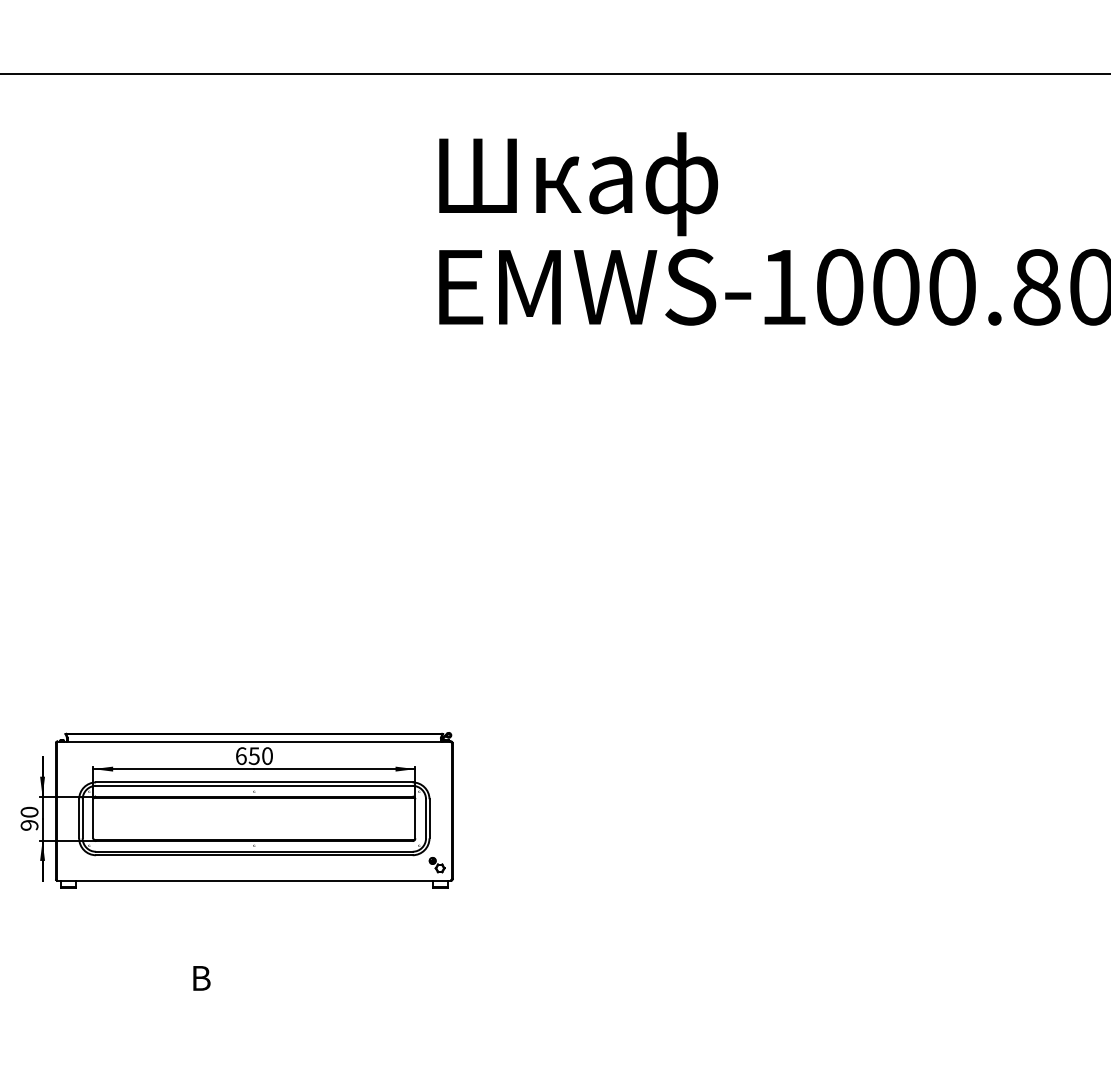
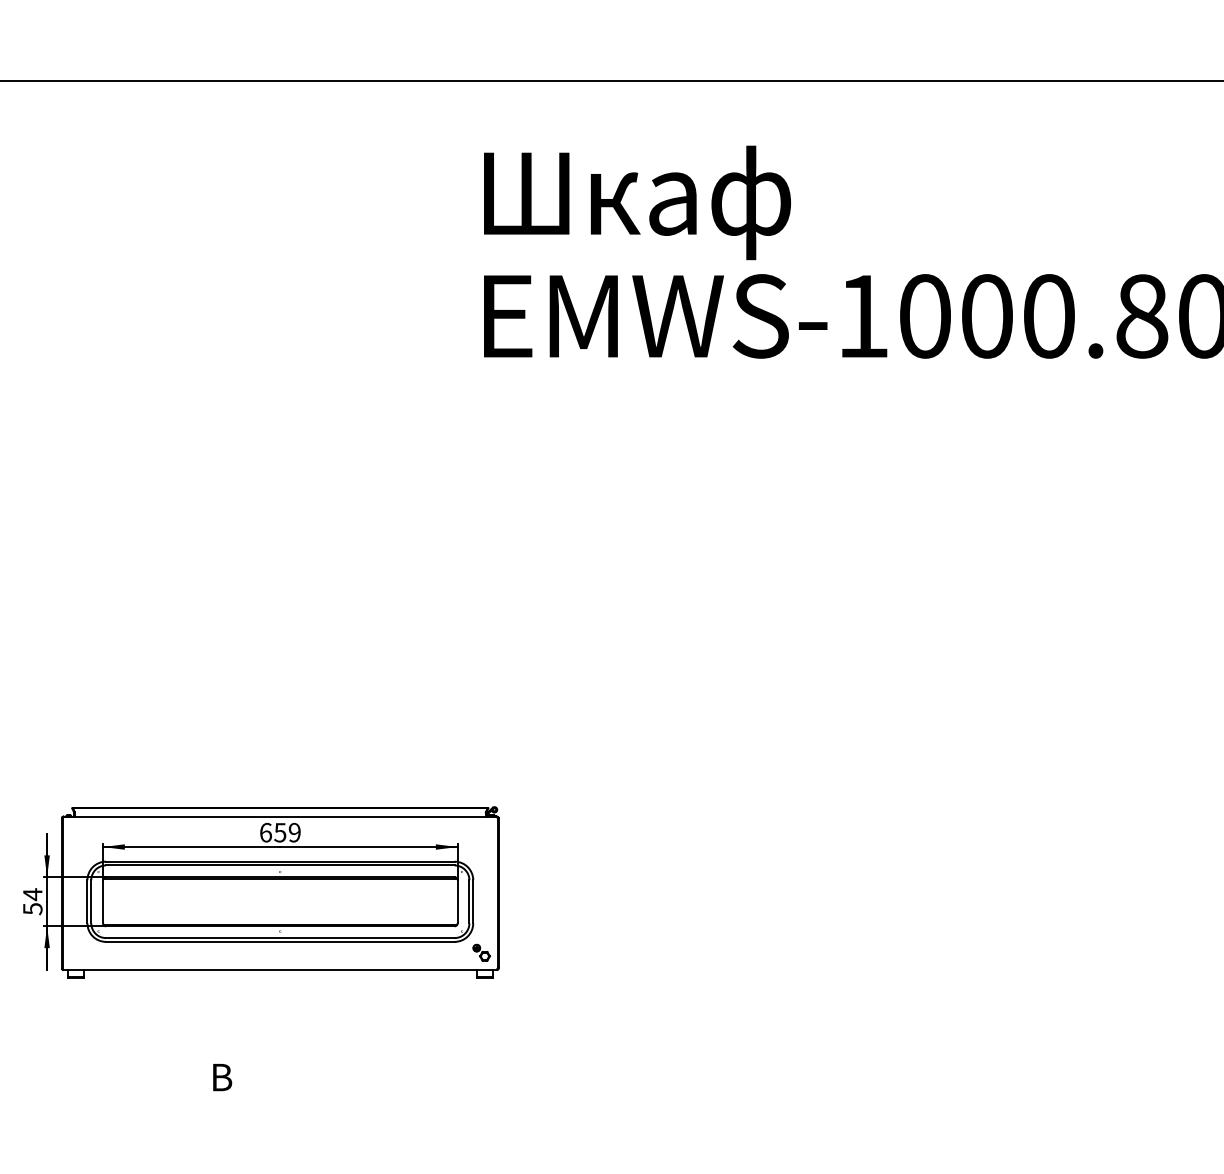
text: (267, 755) -> (294, 832), 650 -> 659
text: (29, 818) -> (32, 901), 90 -> 54

